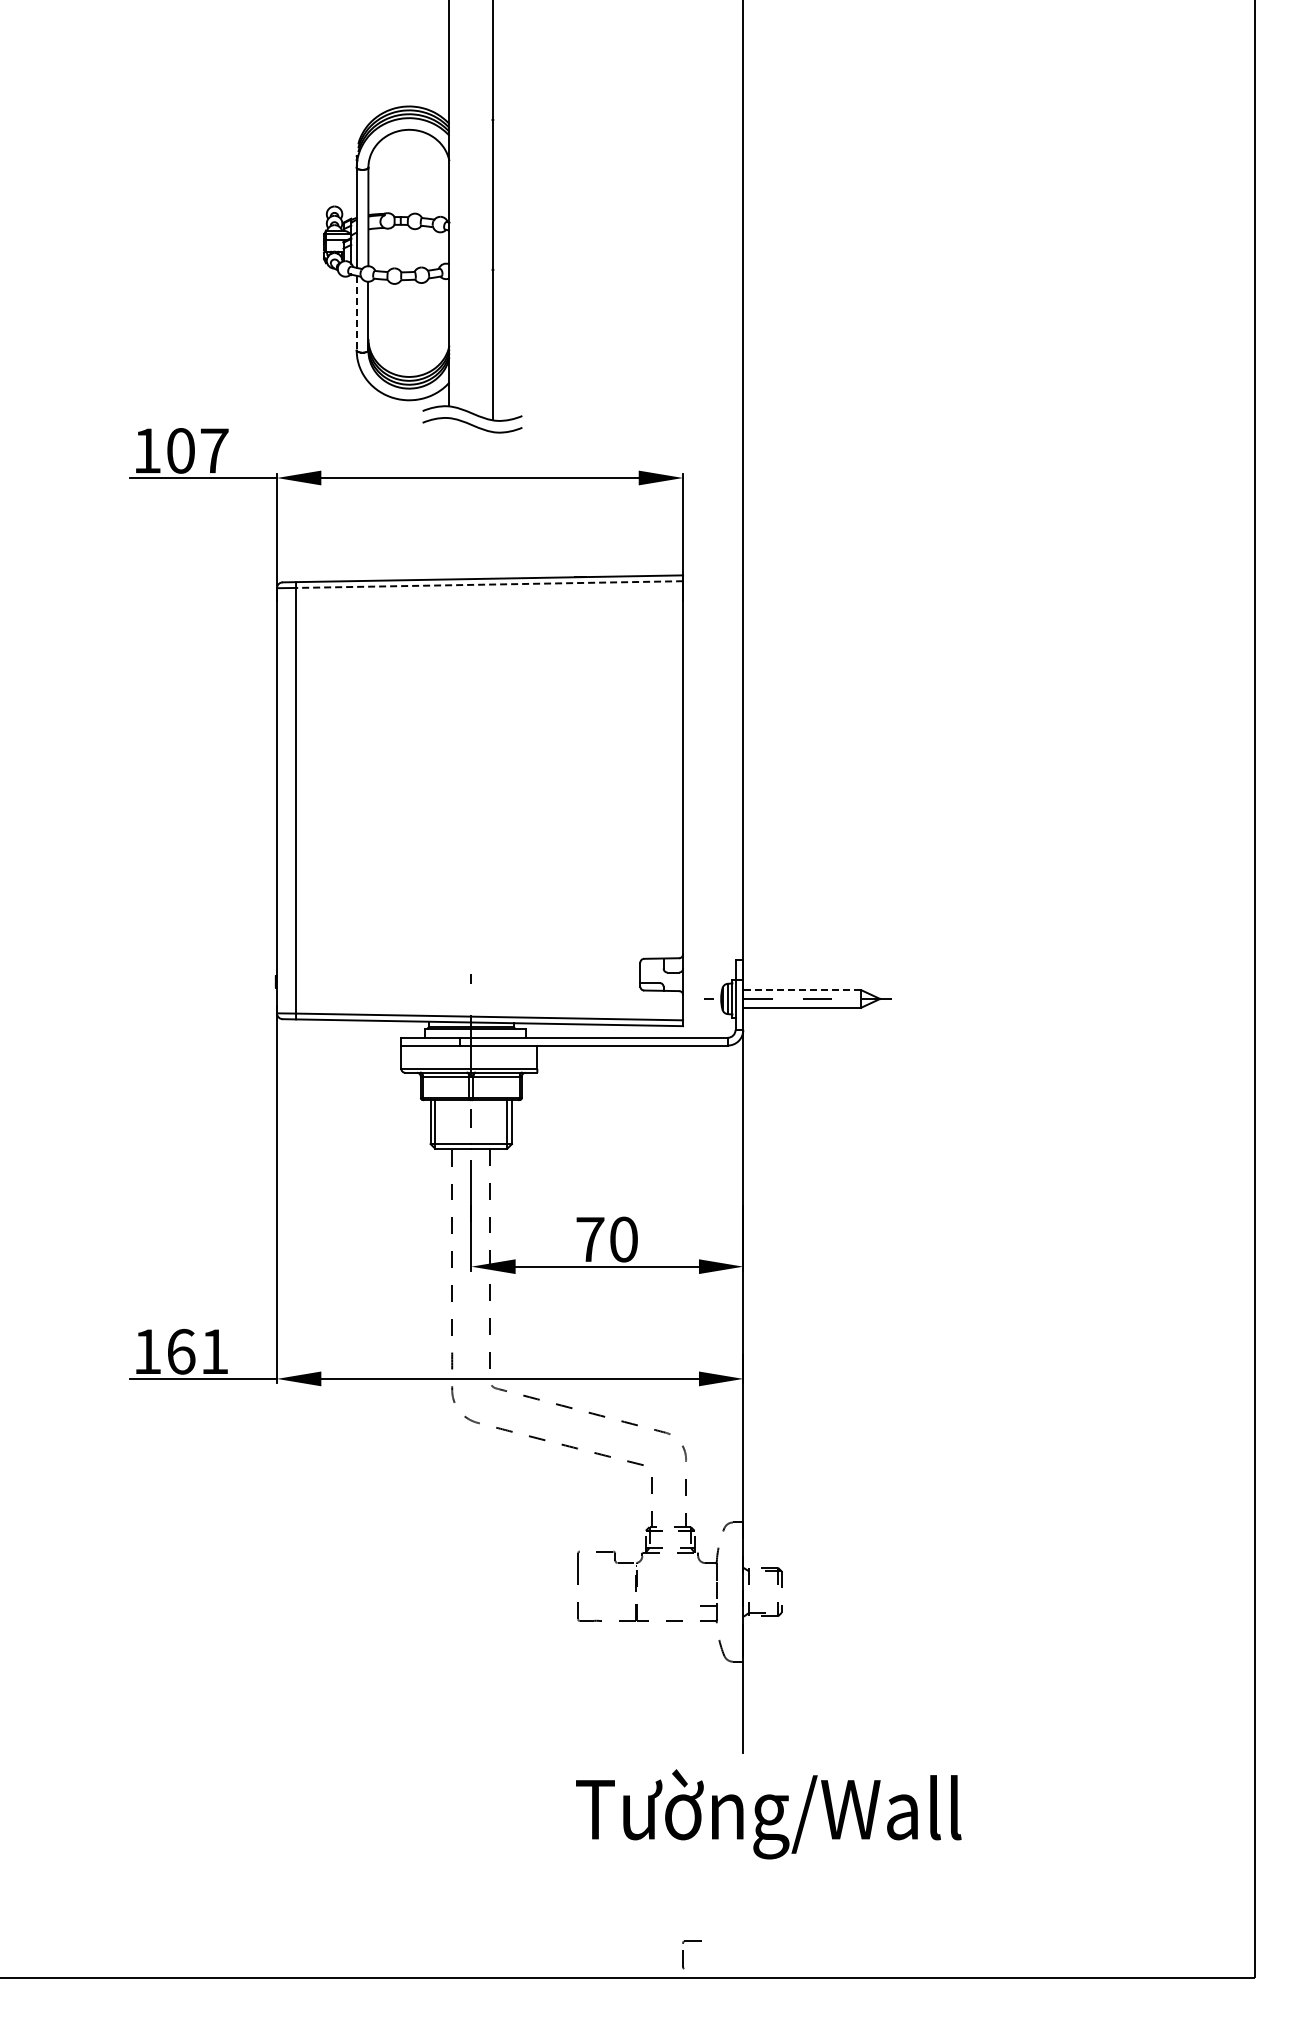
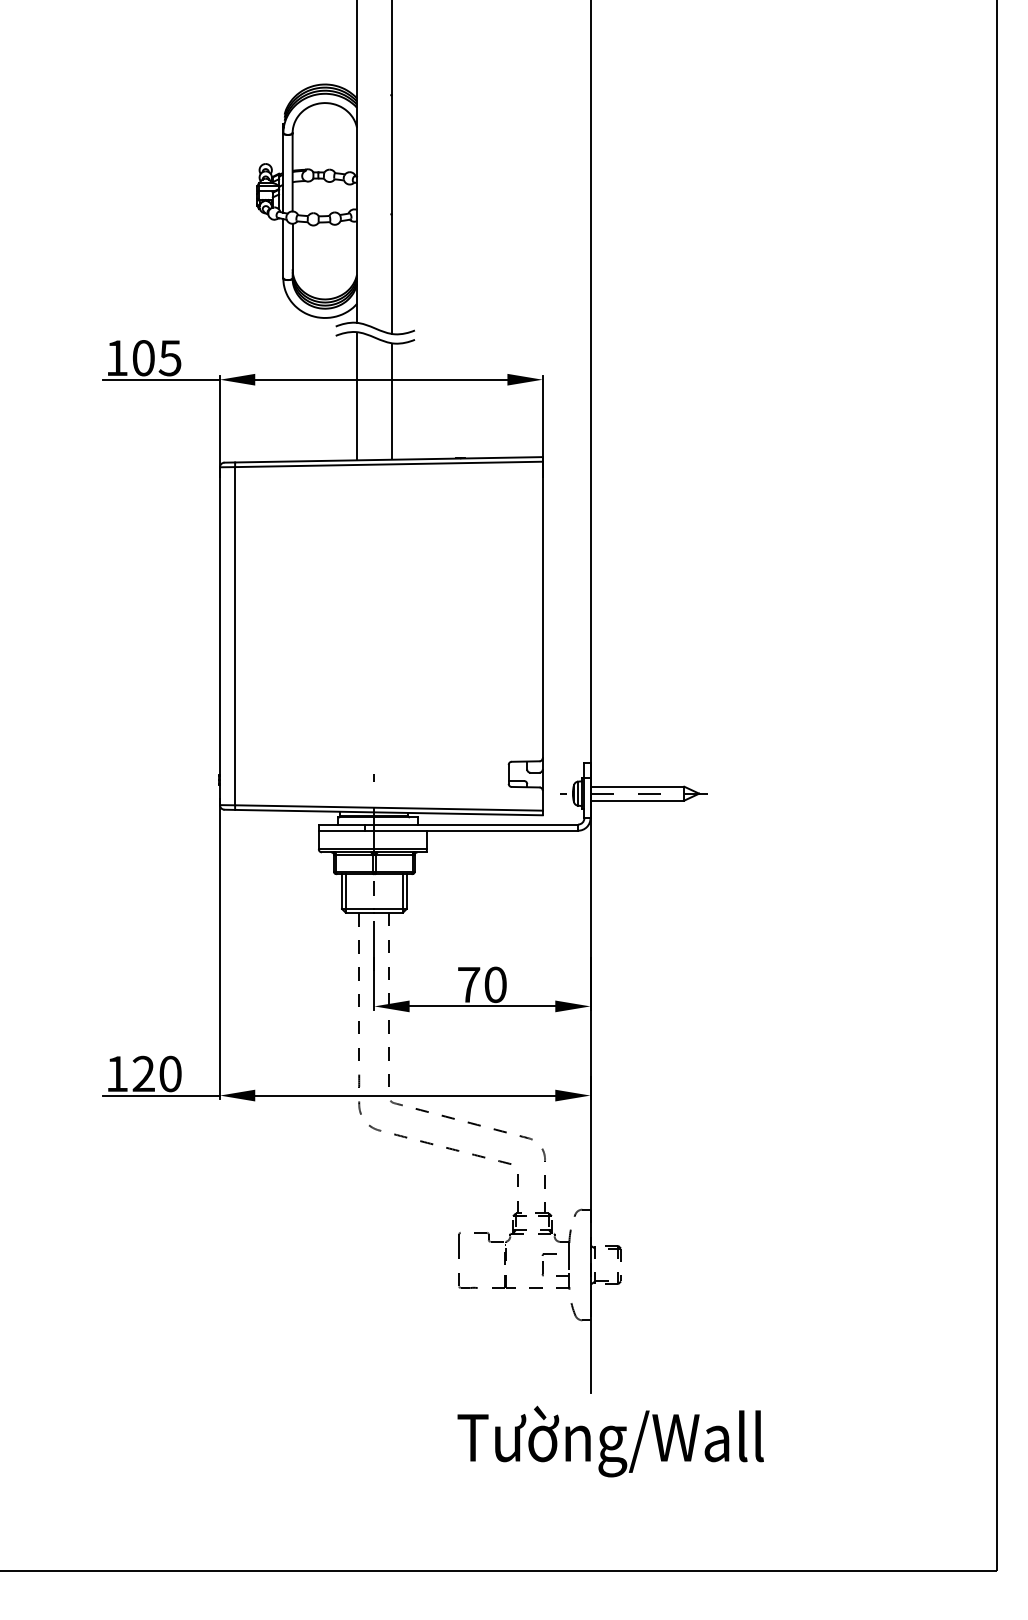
line: (356, 313) -> (283, 249), dashed -> solid
text: (213, 450) -> (169, 357), 107 -> 105
line: (449, 498) -> (357, 396), added
line: (493, 505) -> (392, 401), added
line: (489, 584) -> (388, 464), dashed -> solid
line: (801, 990) -> (636, 786), dashed -> solid
text: (197, 1351) -> (156, 1073), 161 -> 120
part: (683, 1954) -> (543, 1264), moved

